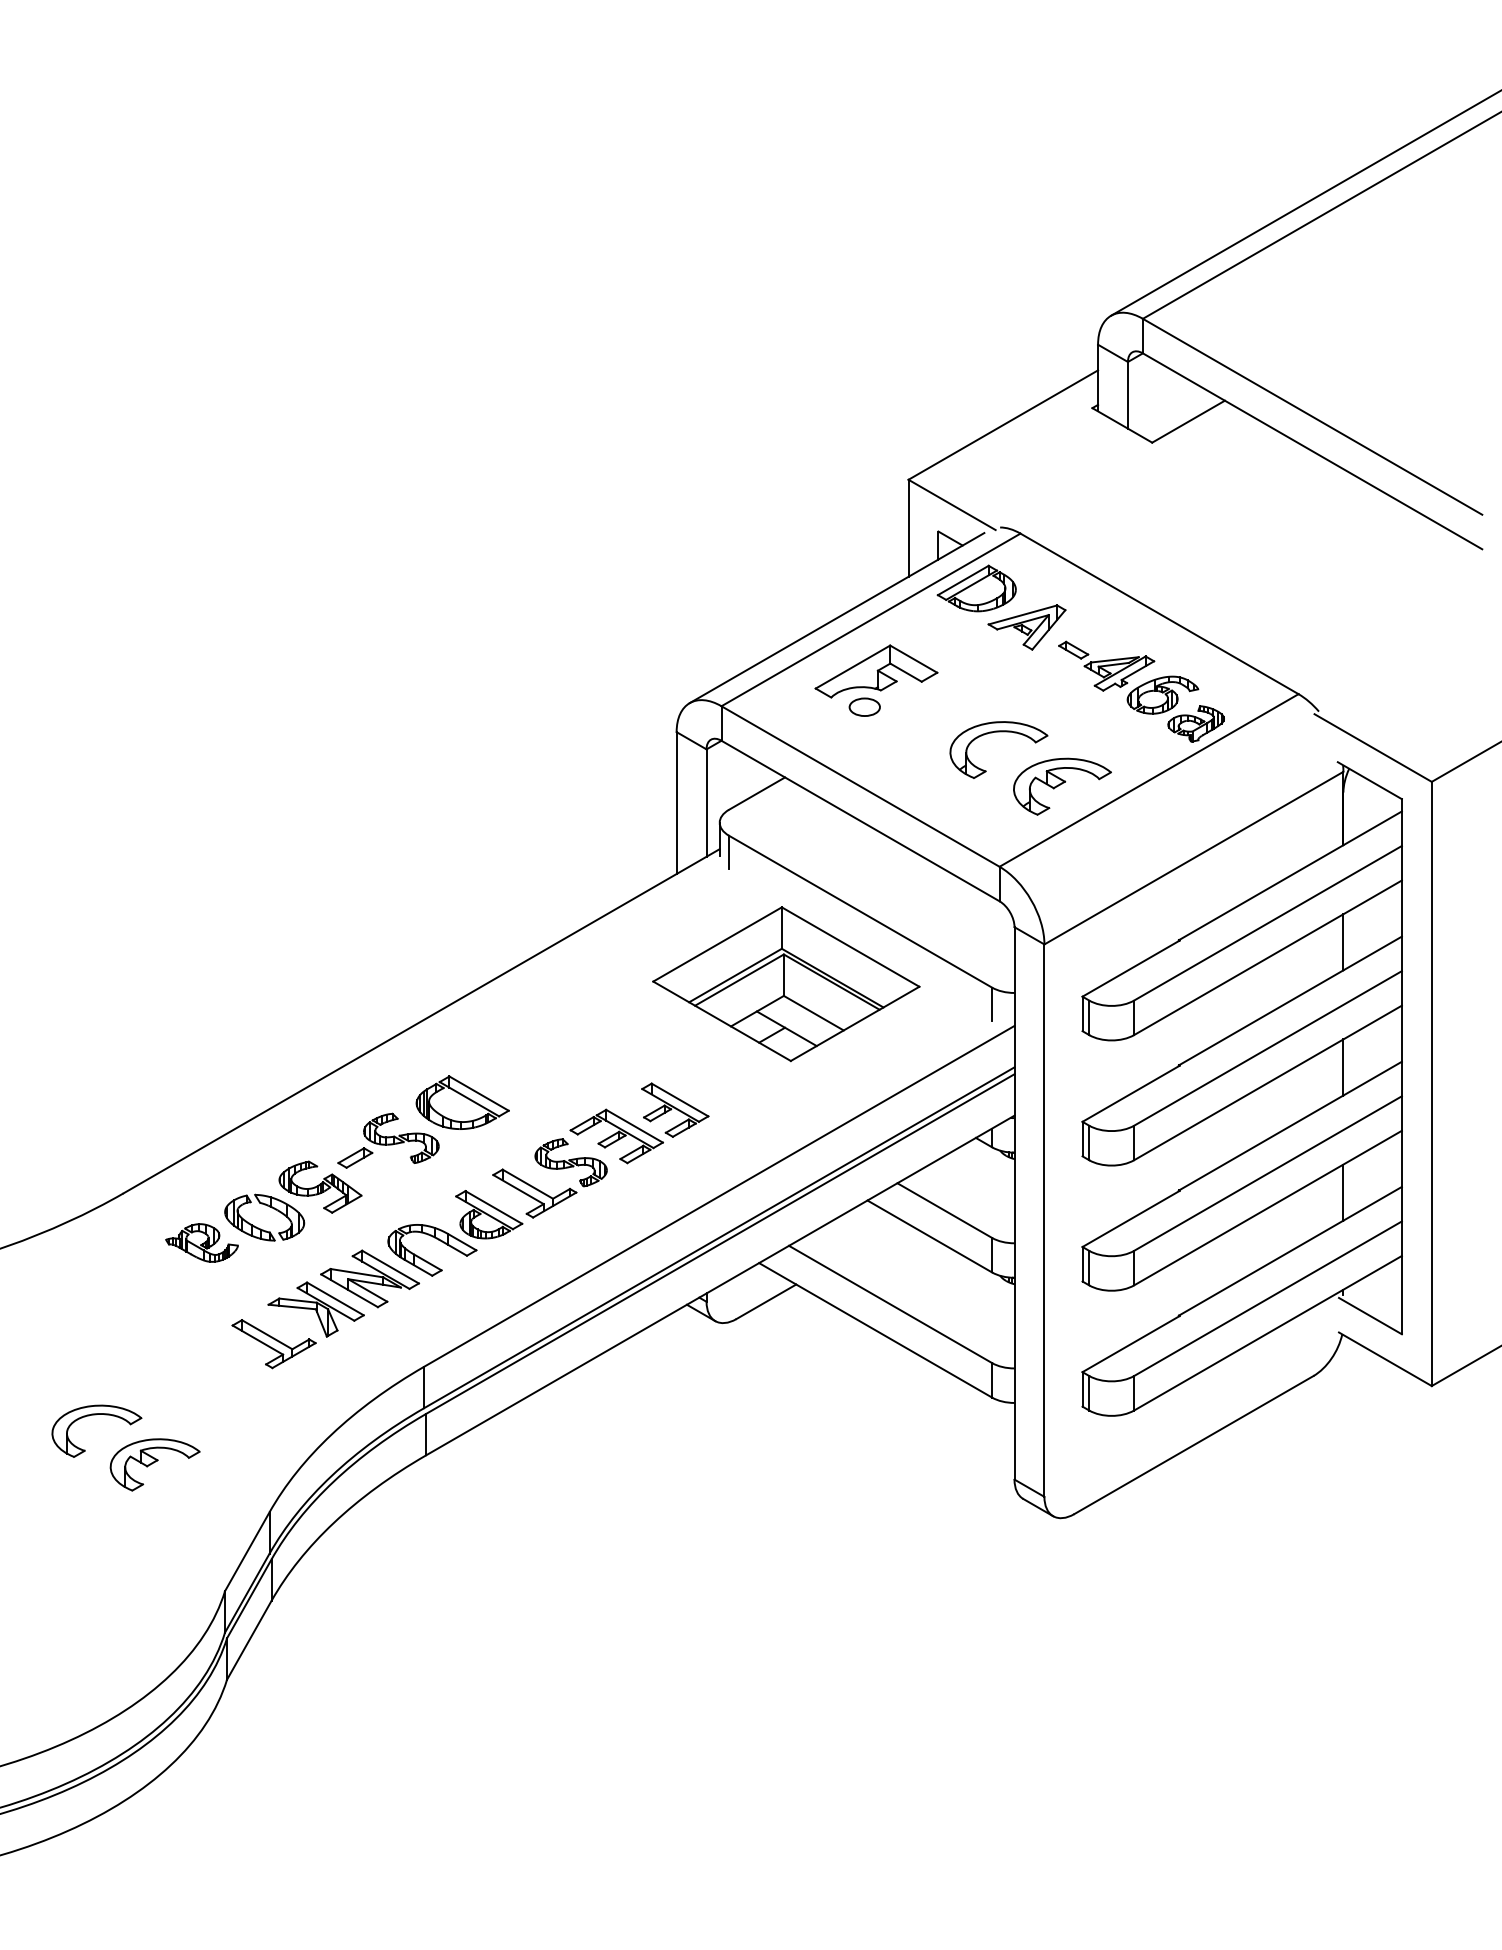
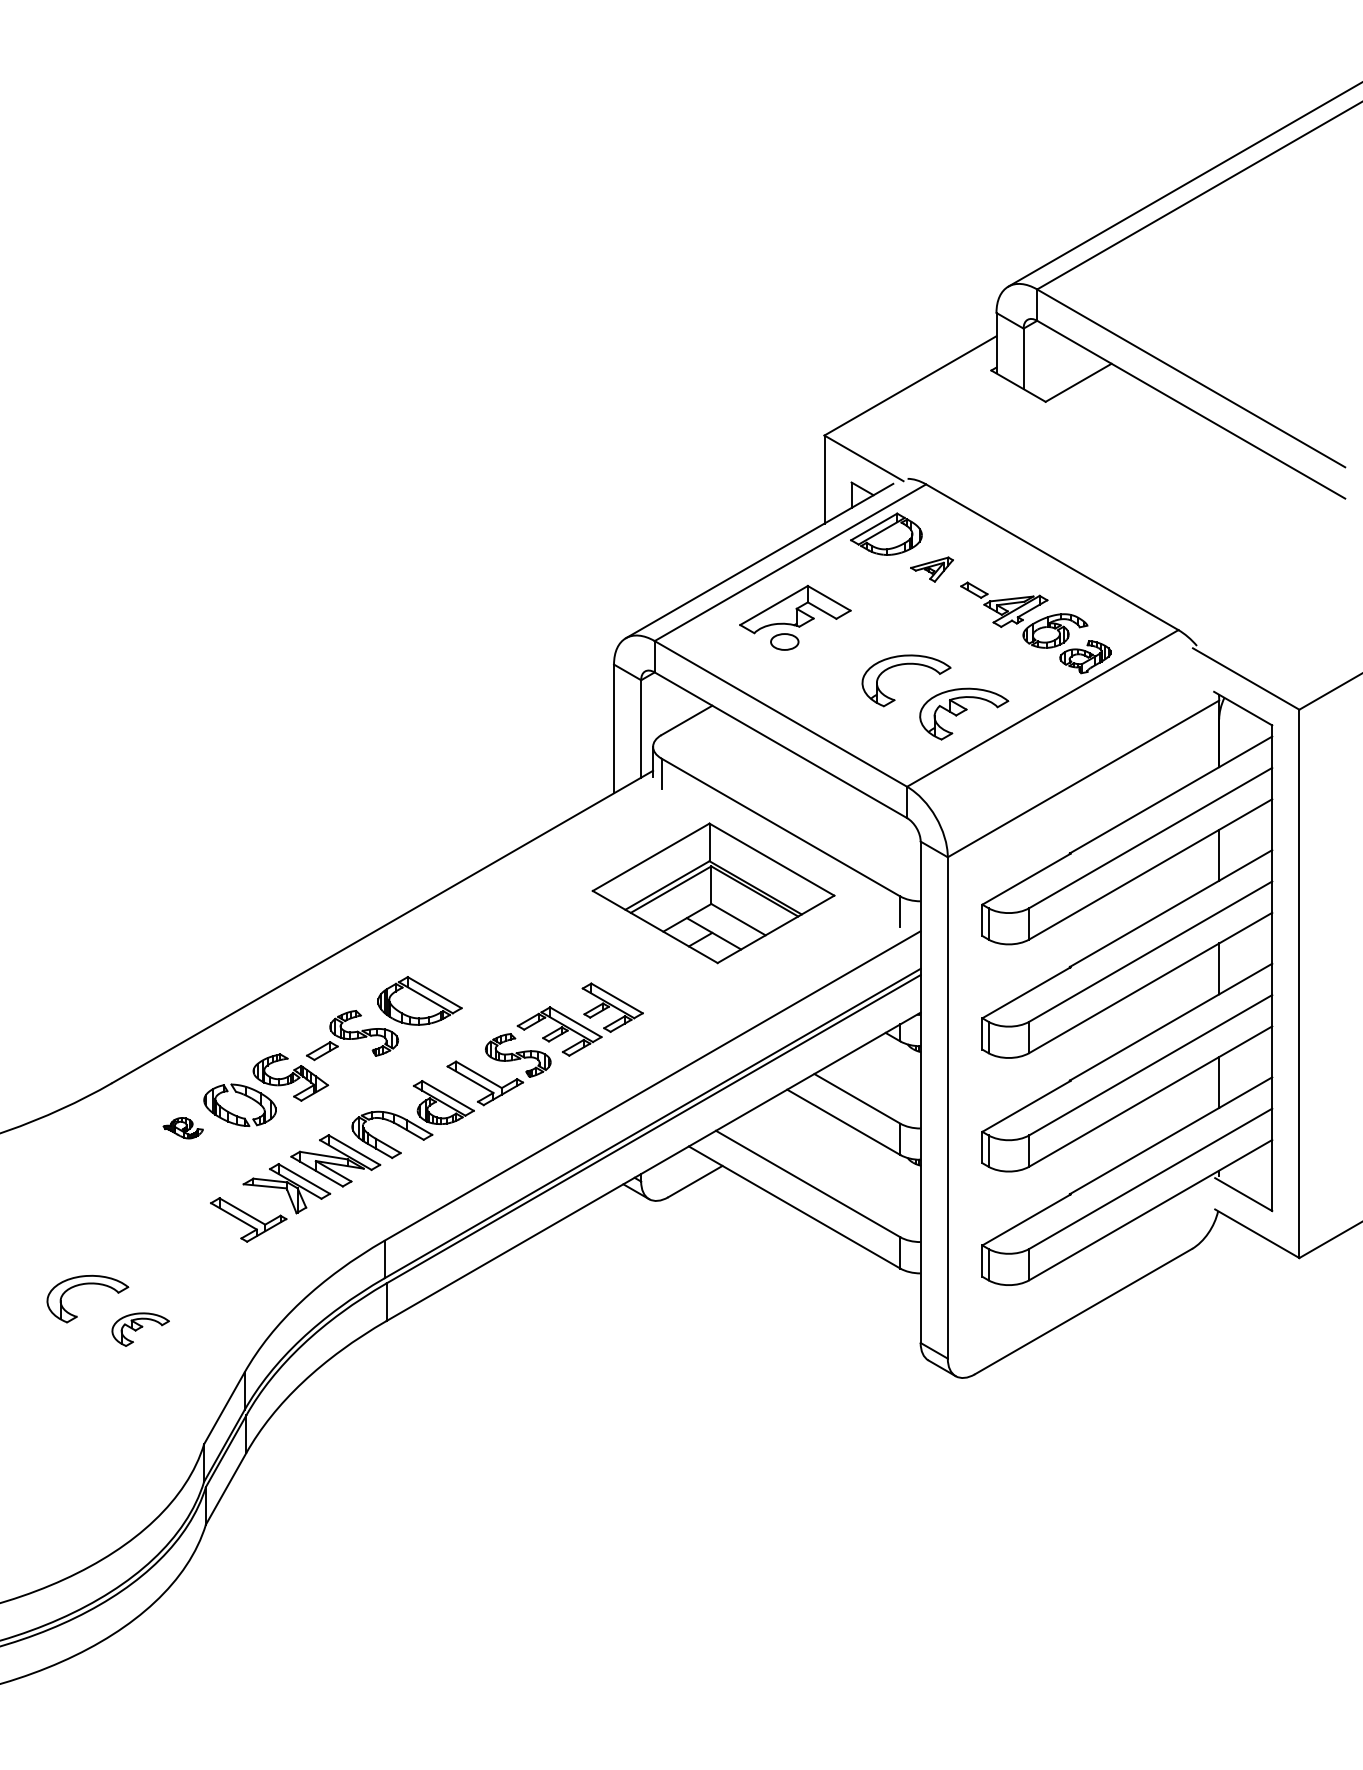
part: (1026, 627) -> (931, 569), size x0.6
part: (201, 1242) -> (182, 1127), size x0.6
part: (154, 1464) -> (140, 1329), size x0.7

